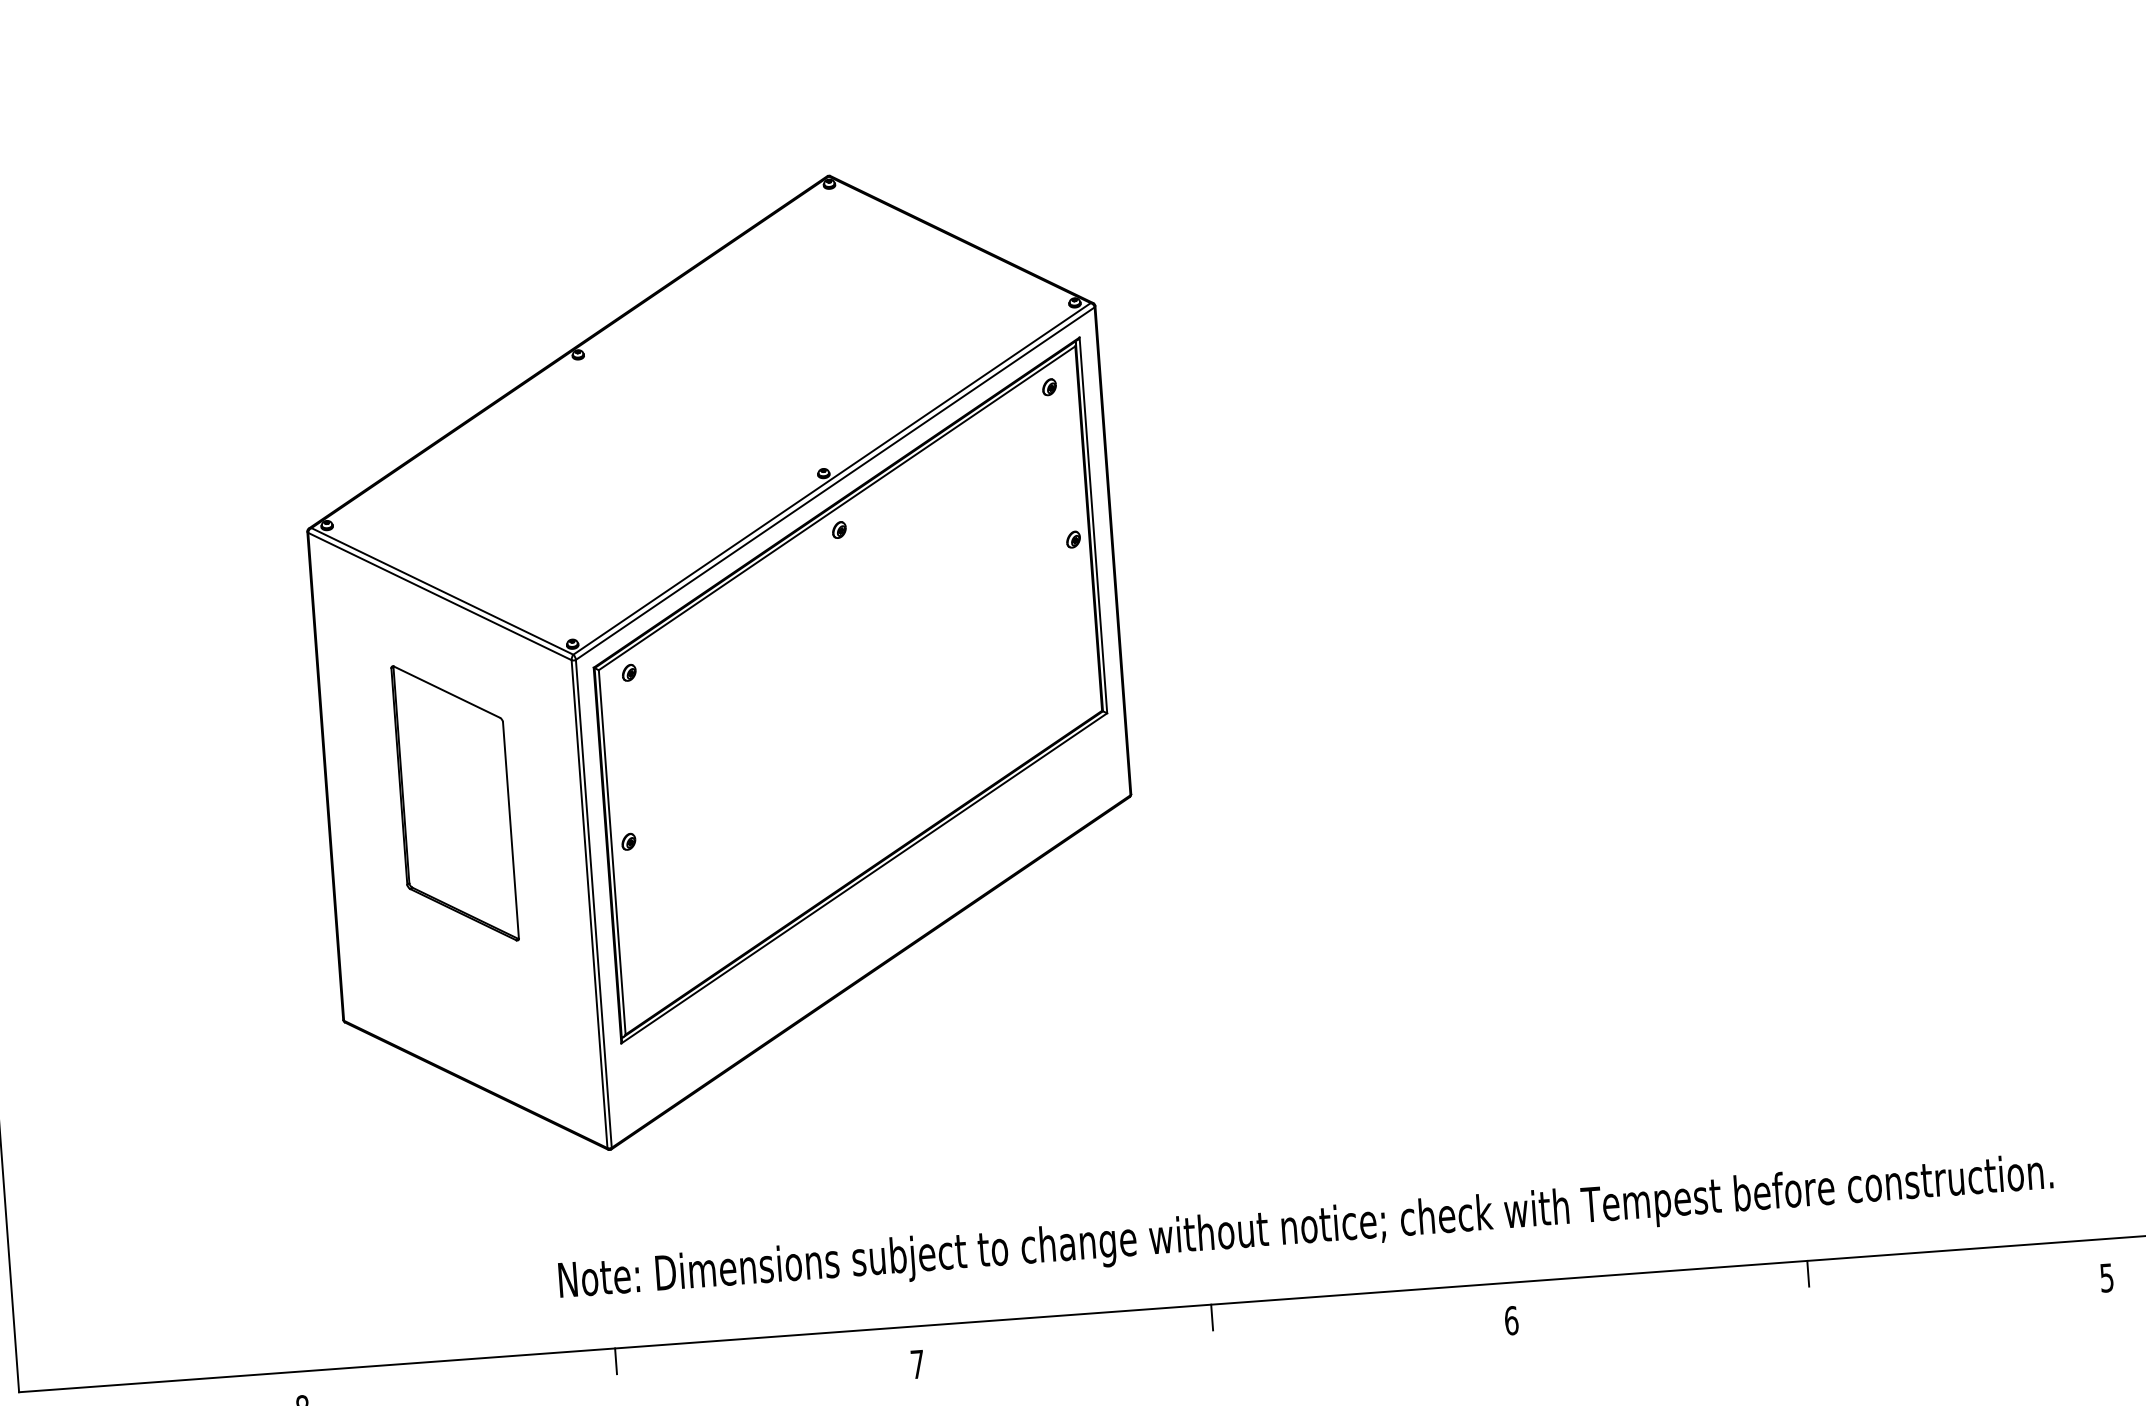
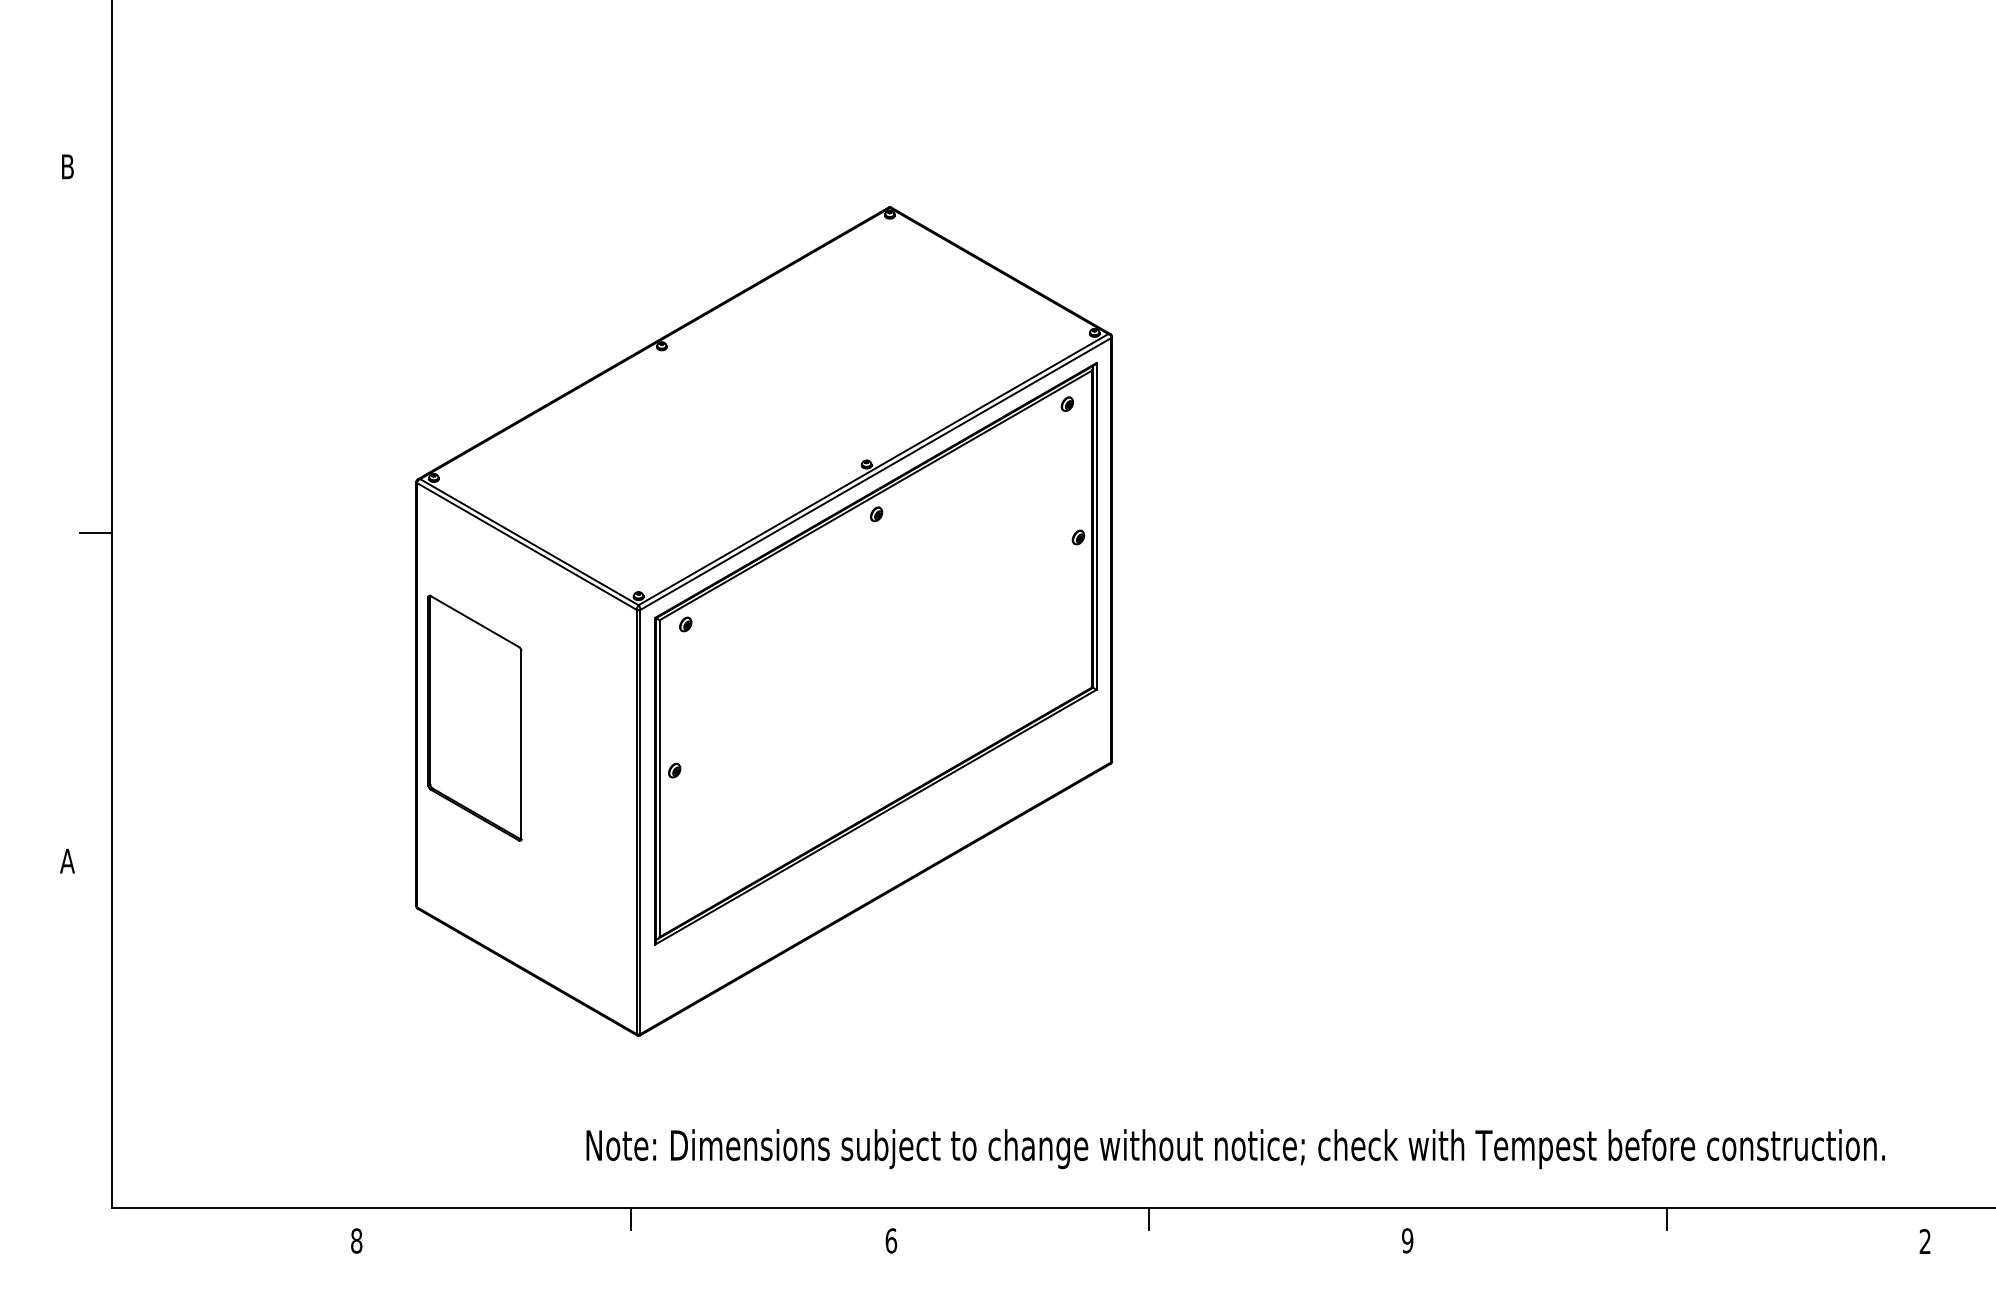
part: (454, 802) -> (474, 717), moved
text: (2106, 1277) -> (1924, 1241), 5 -> 2
text: (1511, 1320) -> (1407, 1240), 6 -> 9
text: (917, 1363) -> (891, 1240), 7 -> 6

